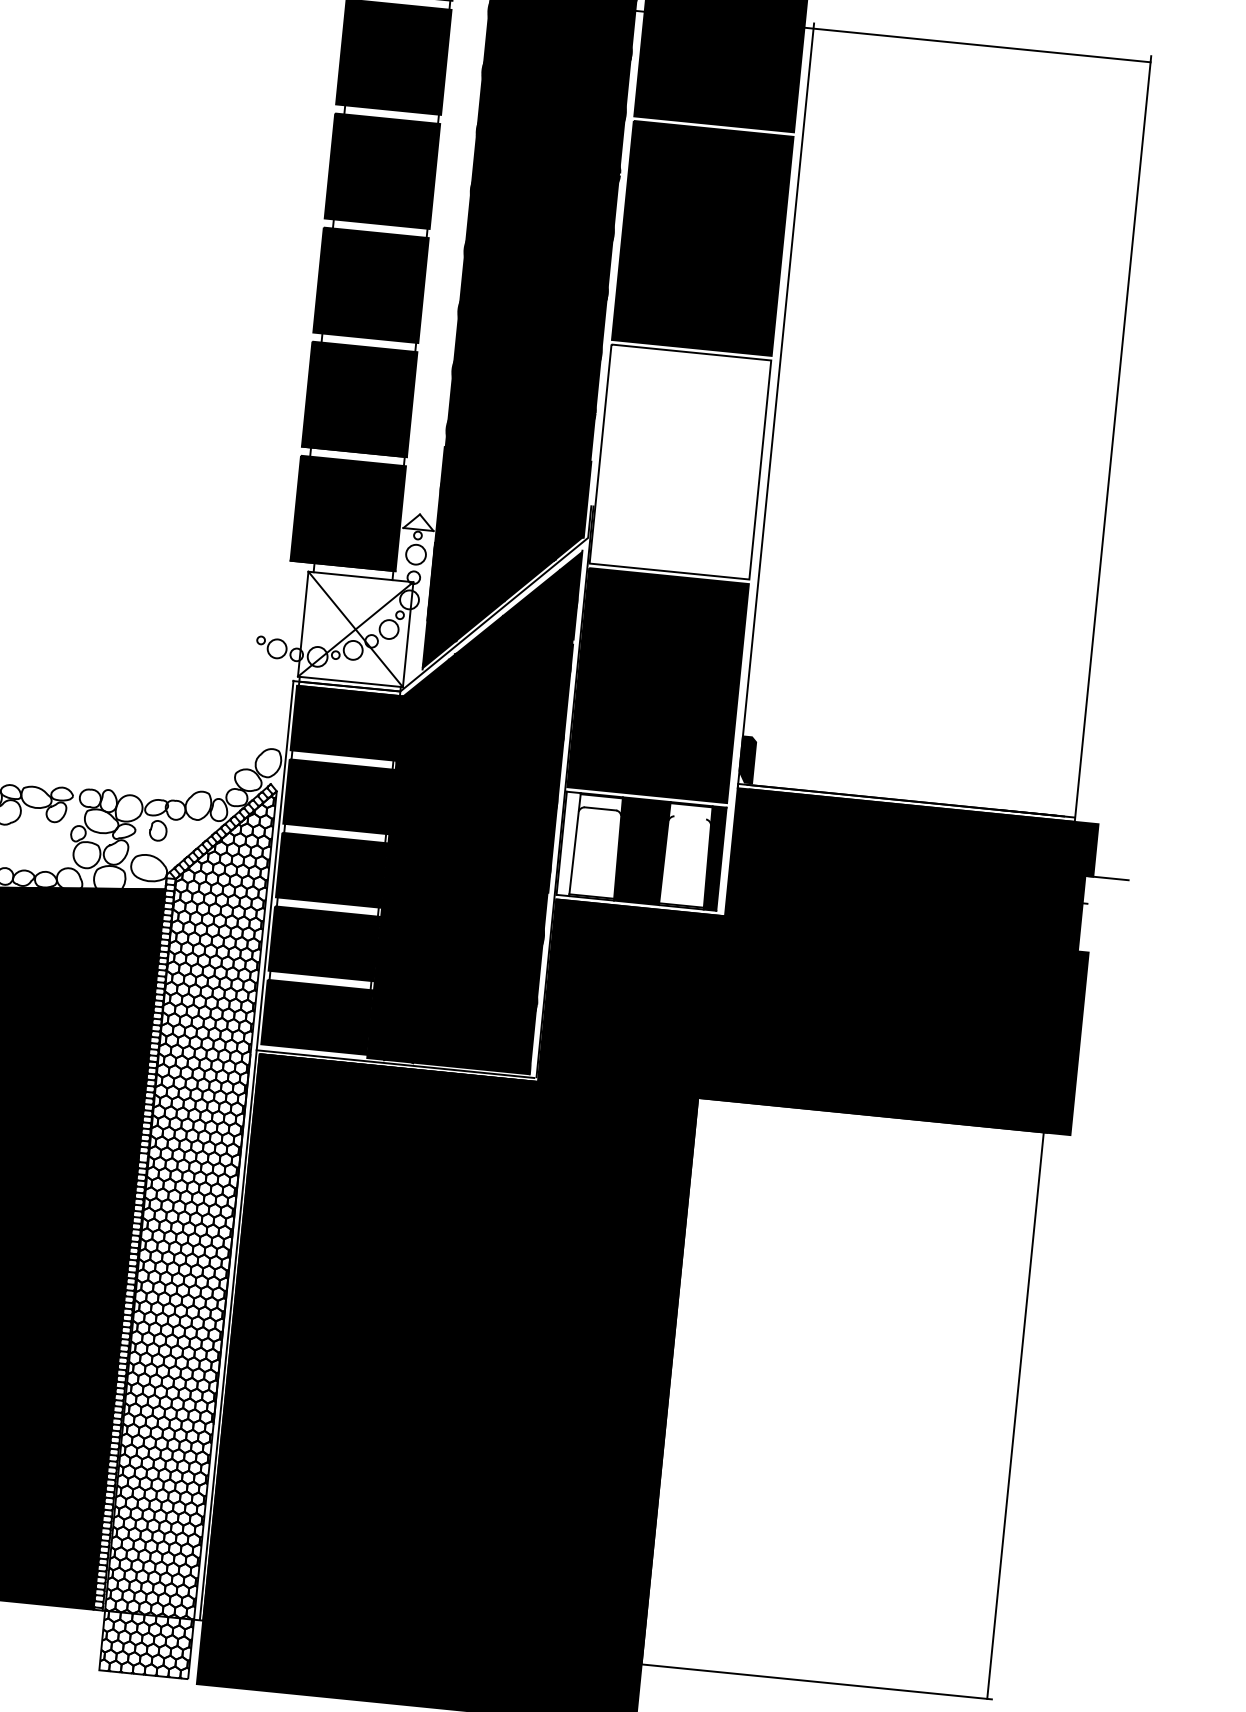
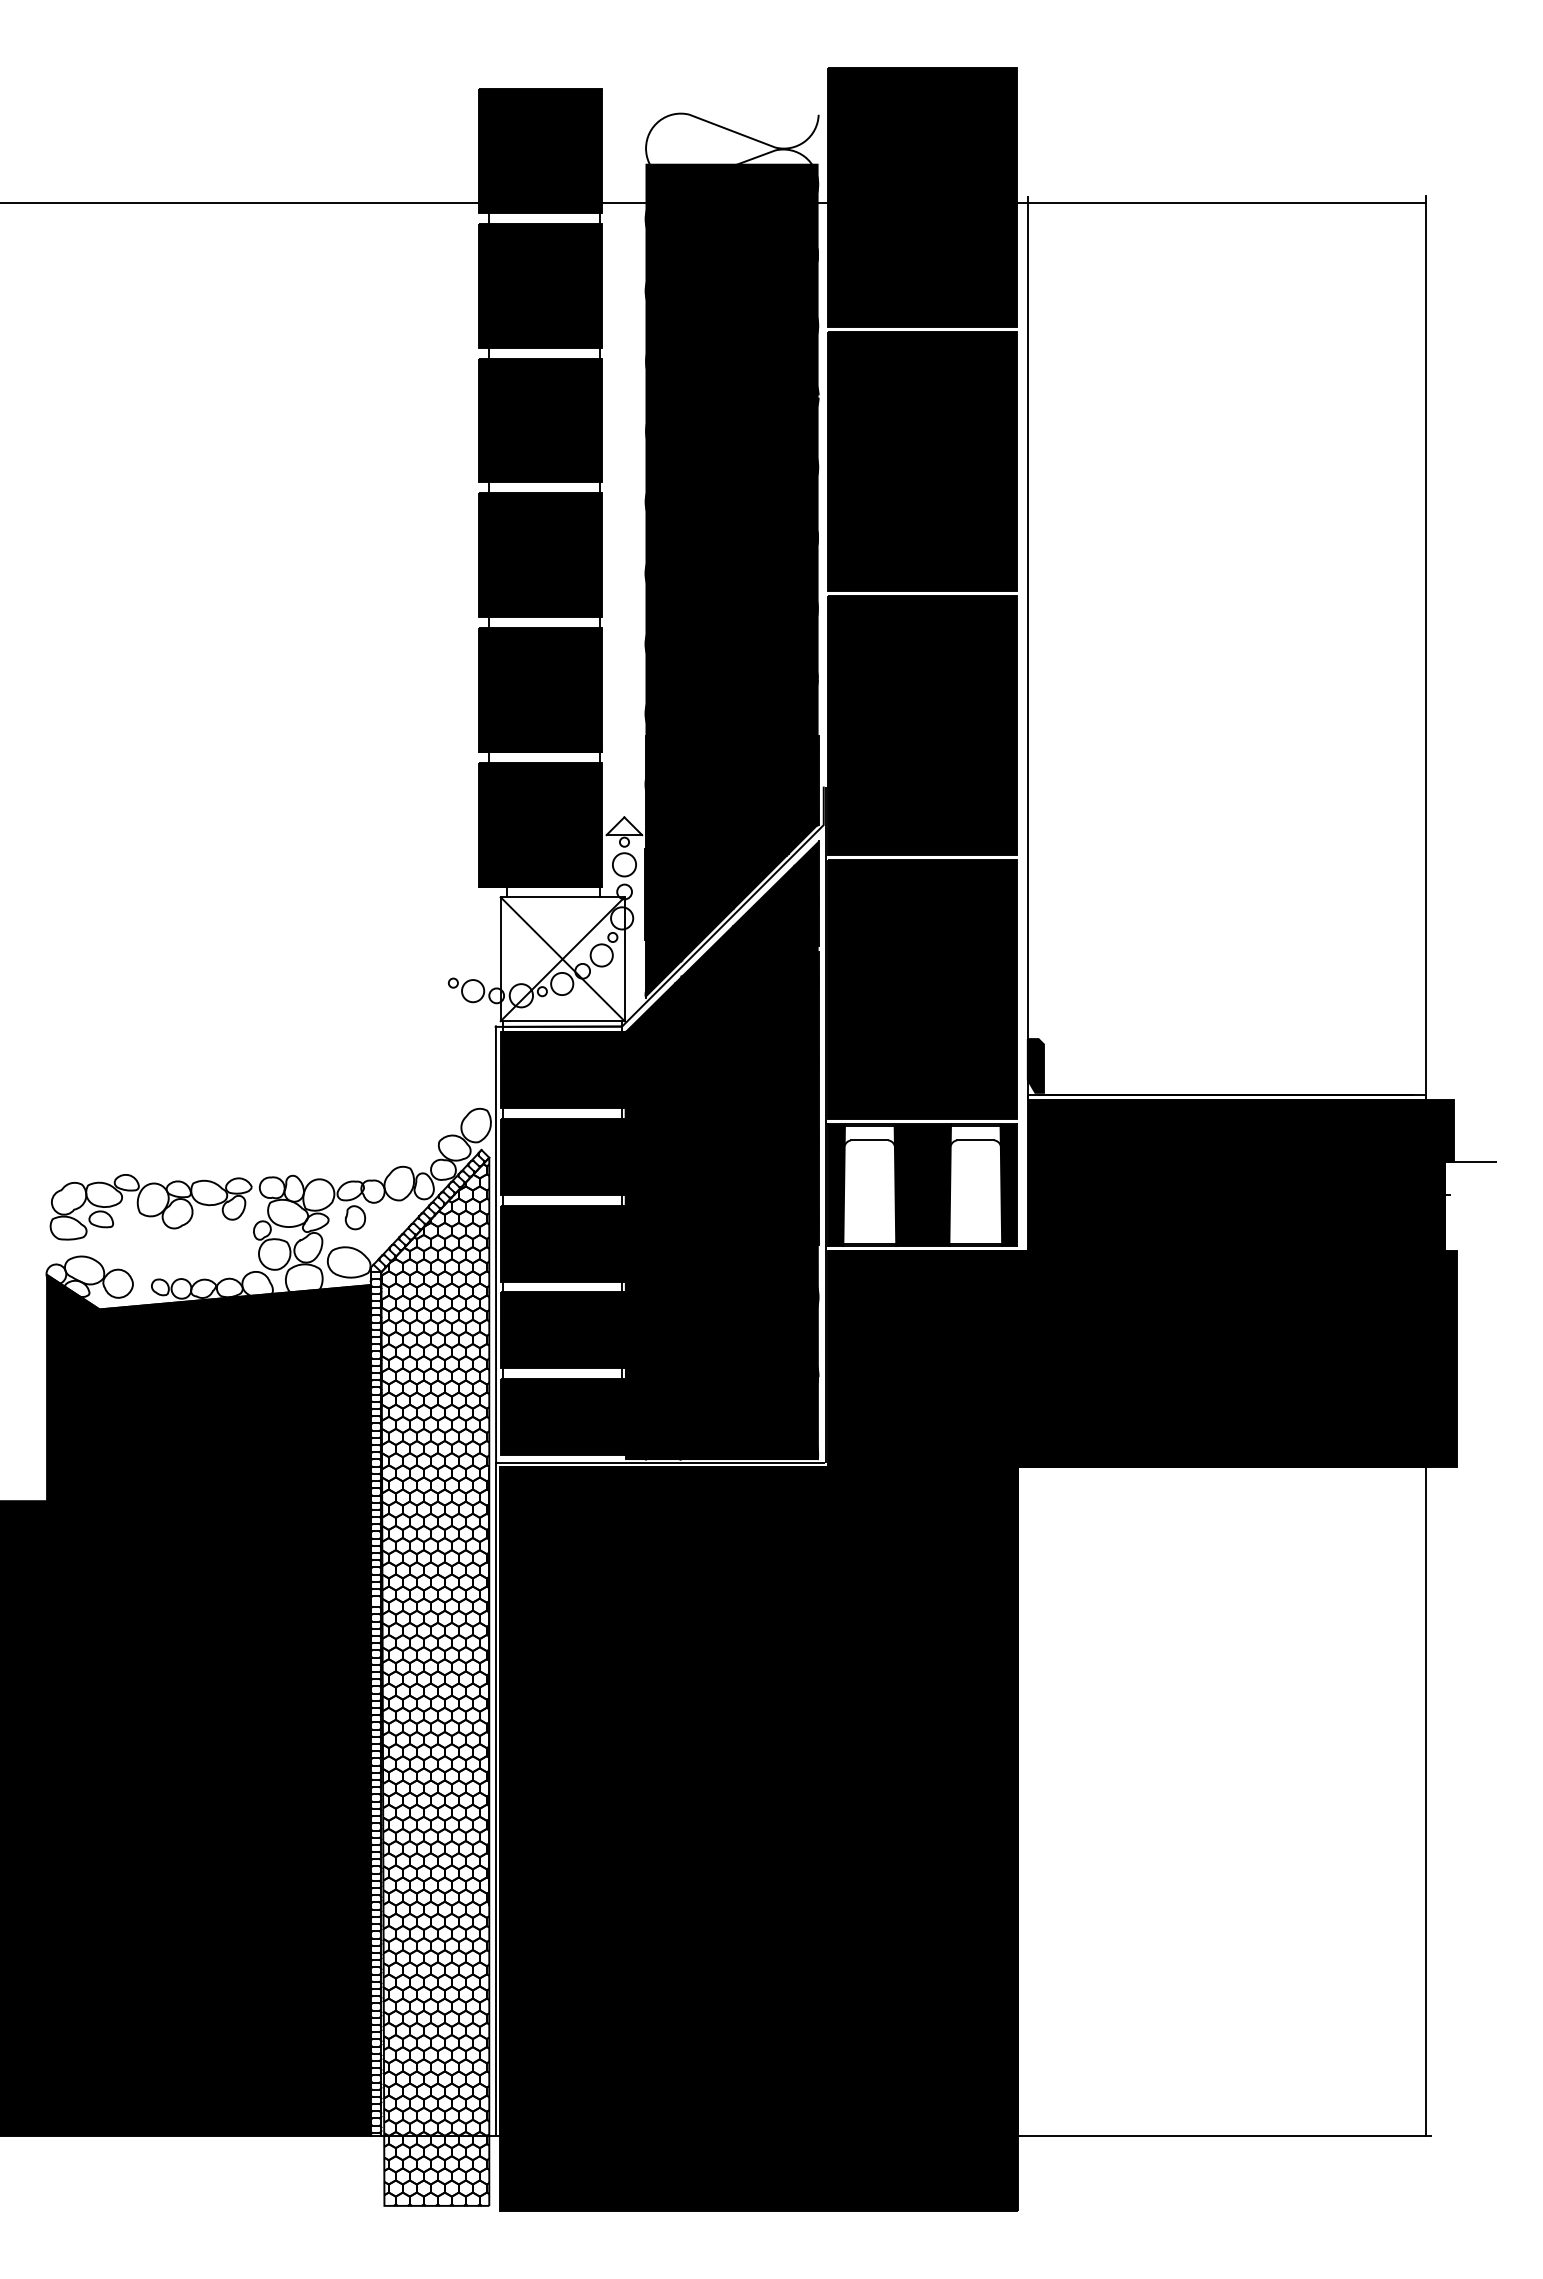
fill: (680, 461) -> (922, 725), added
line: (690, 817) -> (975, 1140), added
fill: (568, 844) -> (836, 1185), added

